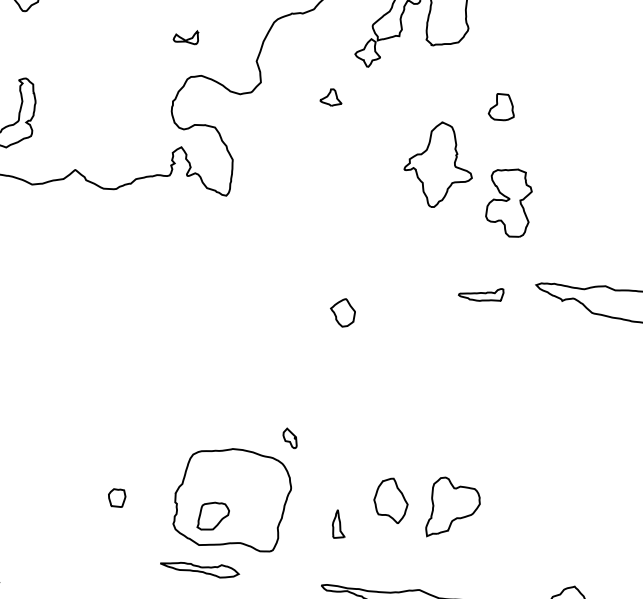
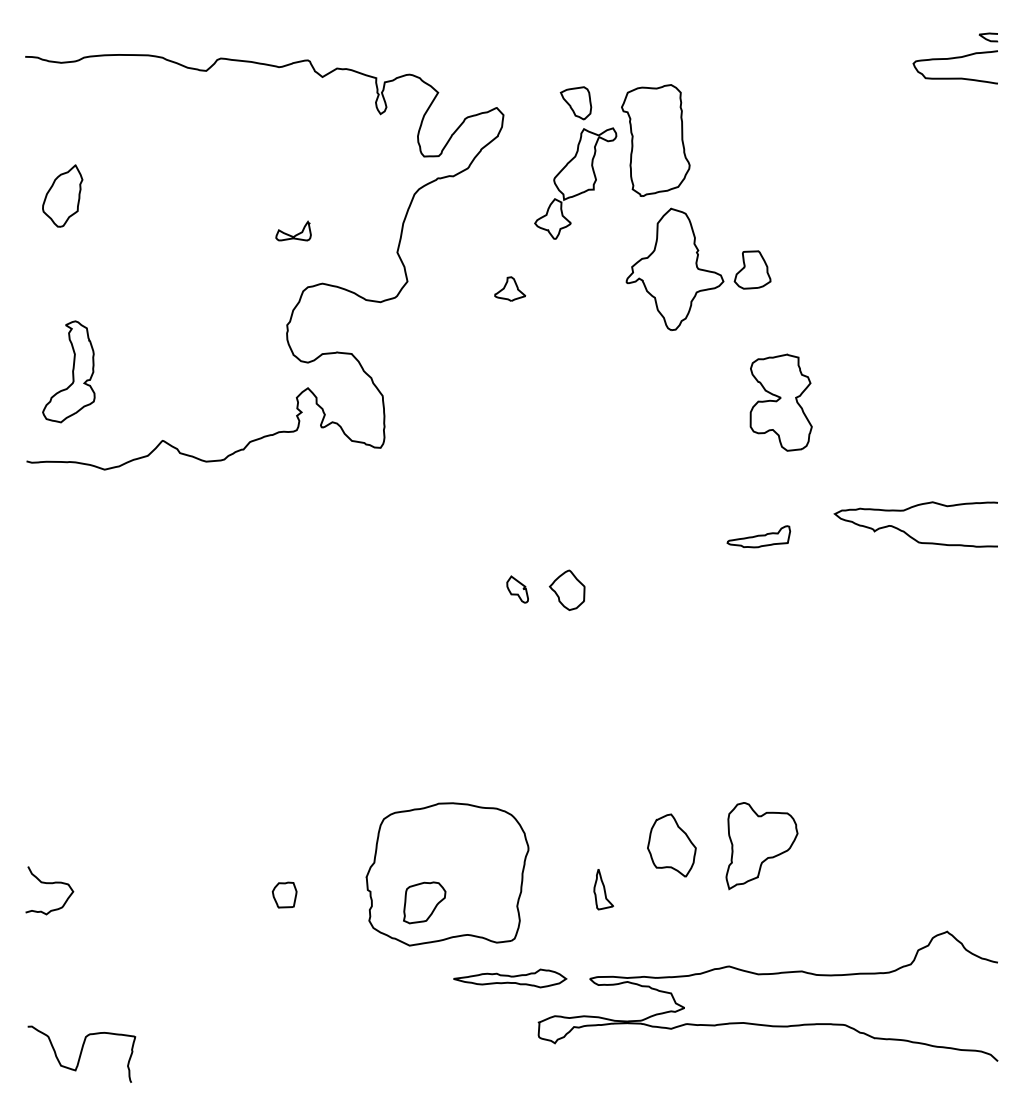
part: (439, 164) -> (674, 269), moved
part: (290, 438) -> (517, 589), moved
part: (200, 568) -> (510, 978), moved

